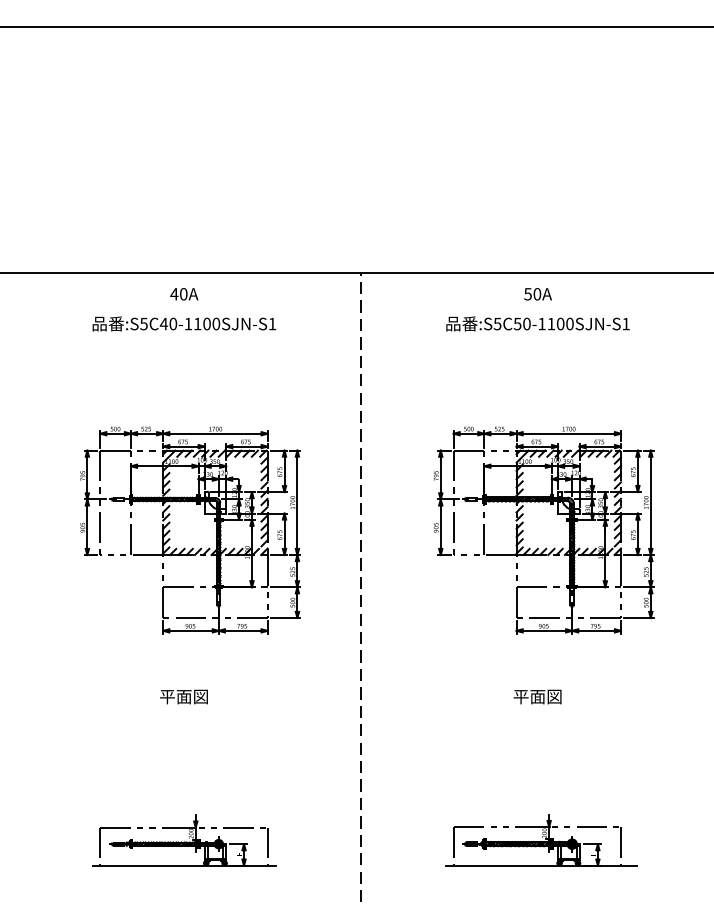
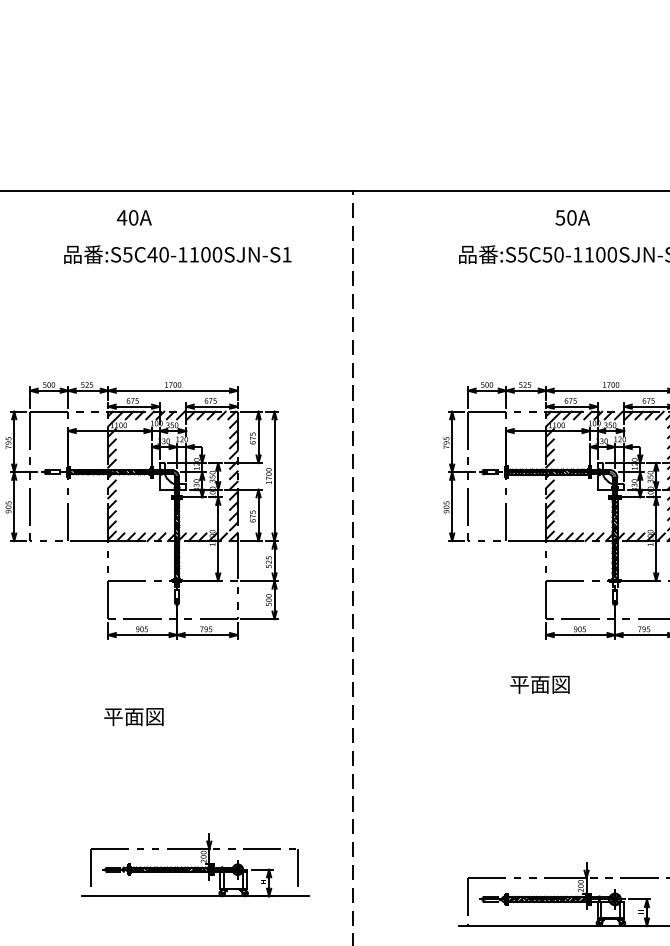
text: (184, 323) -> (177, 254), moved
text: (537, 696) -> (539, 684), moved
part: (184, 840) -> (195, 865), moved

